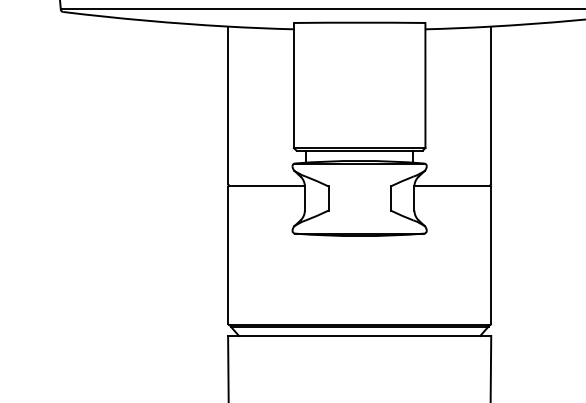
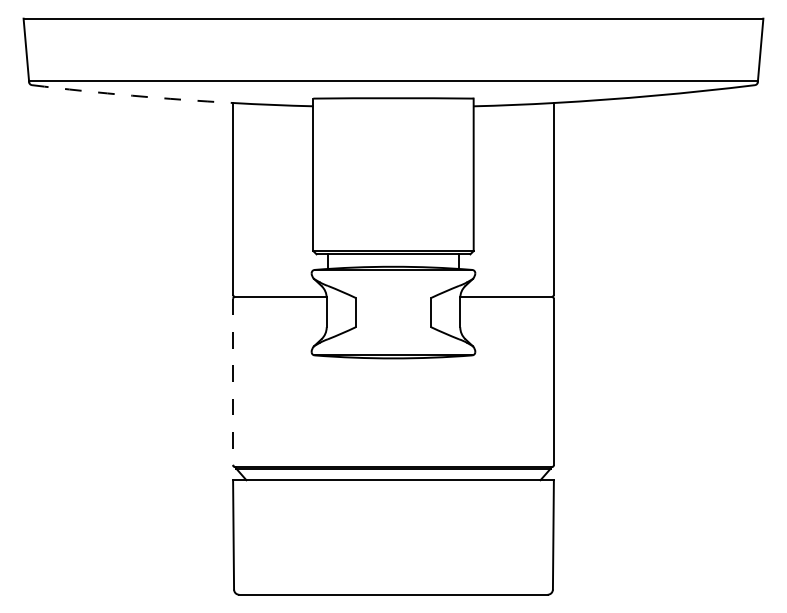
arc: (145, 20) -> (132, 95), solid -> dashed
line: (228, 255) -> (233, 382), solid -> dashed

